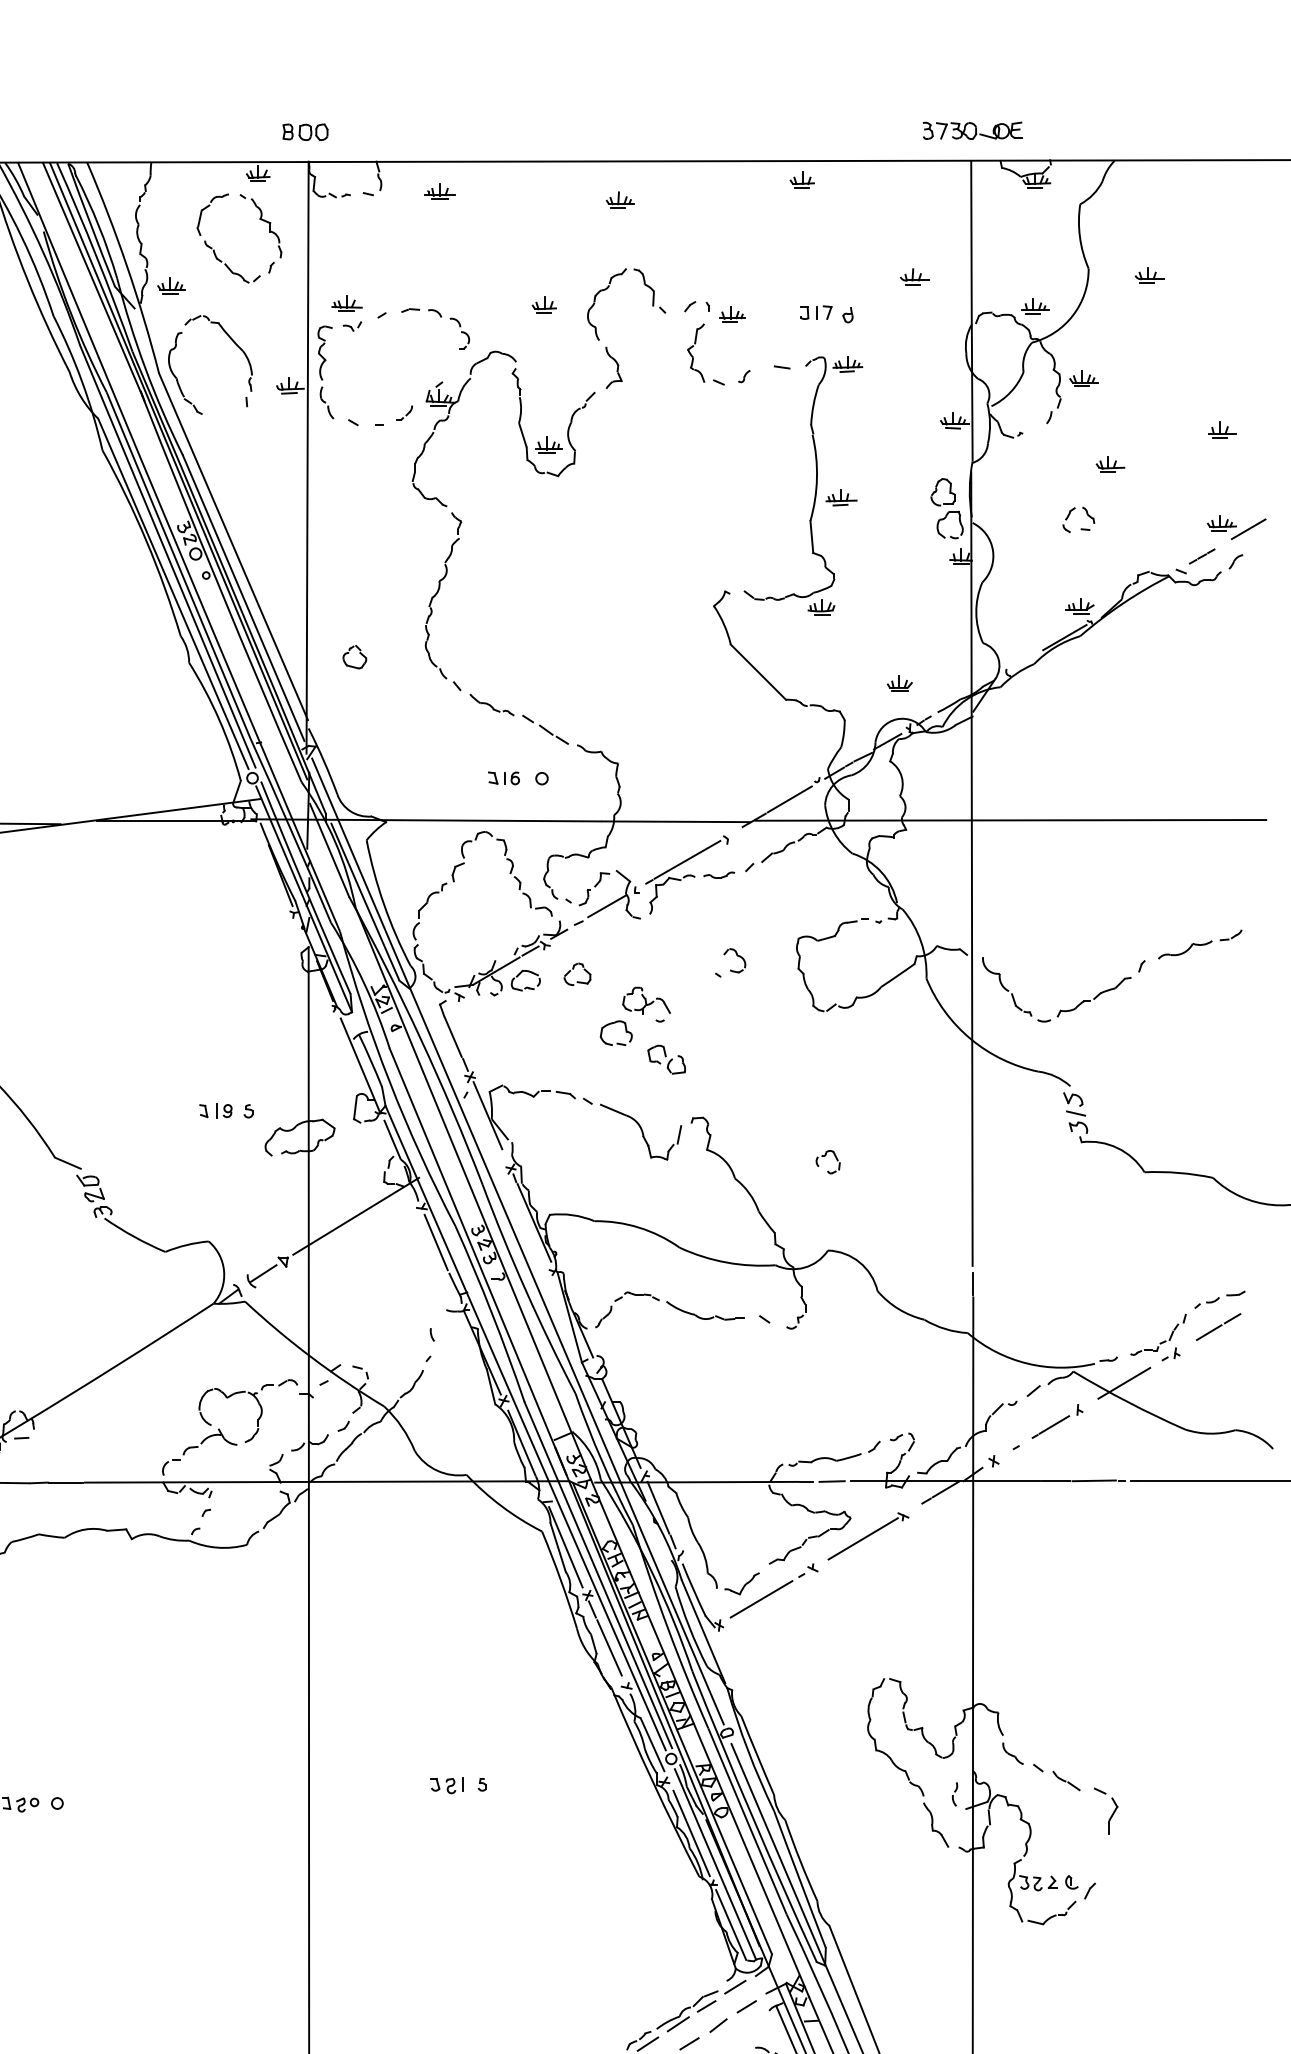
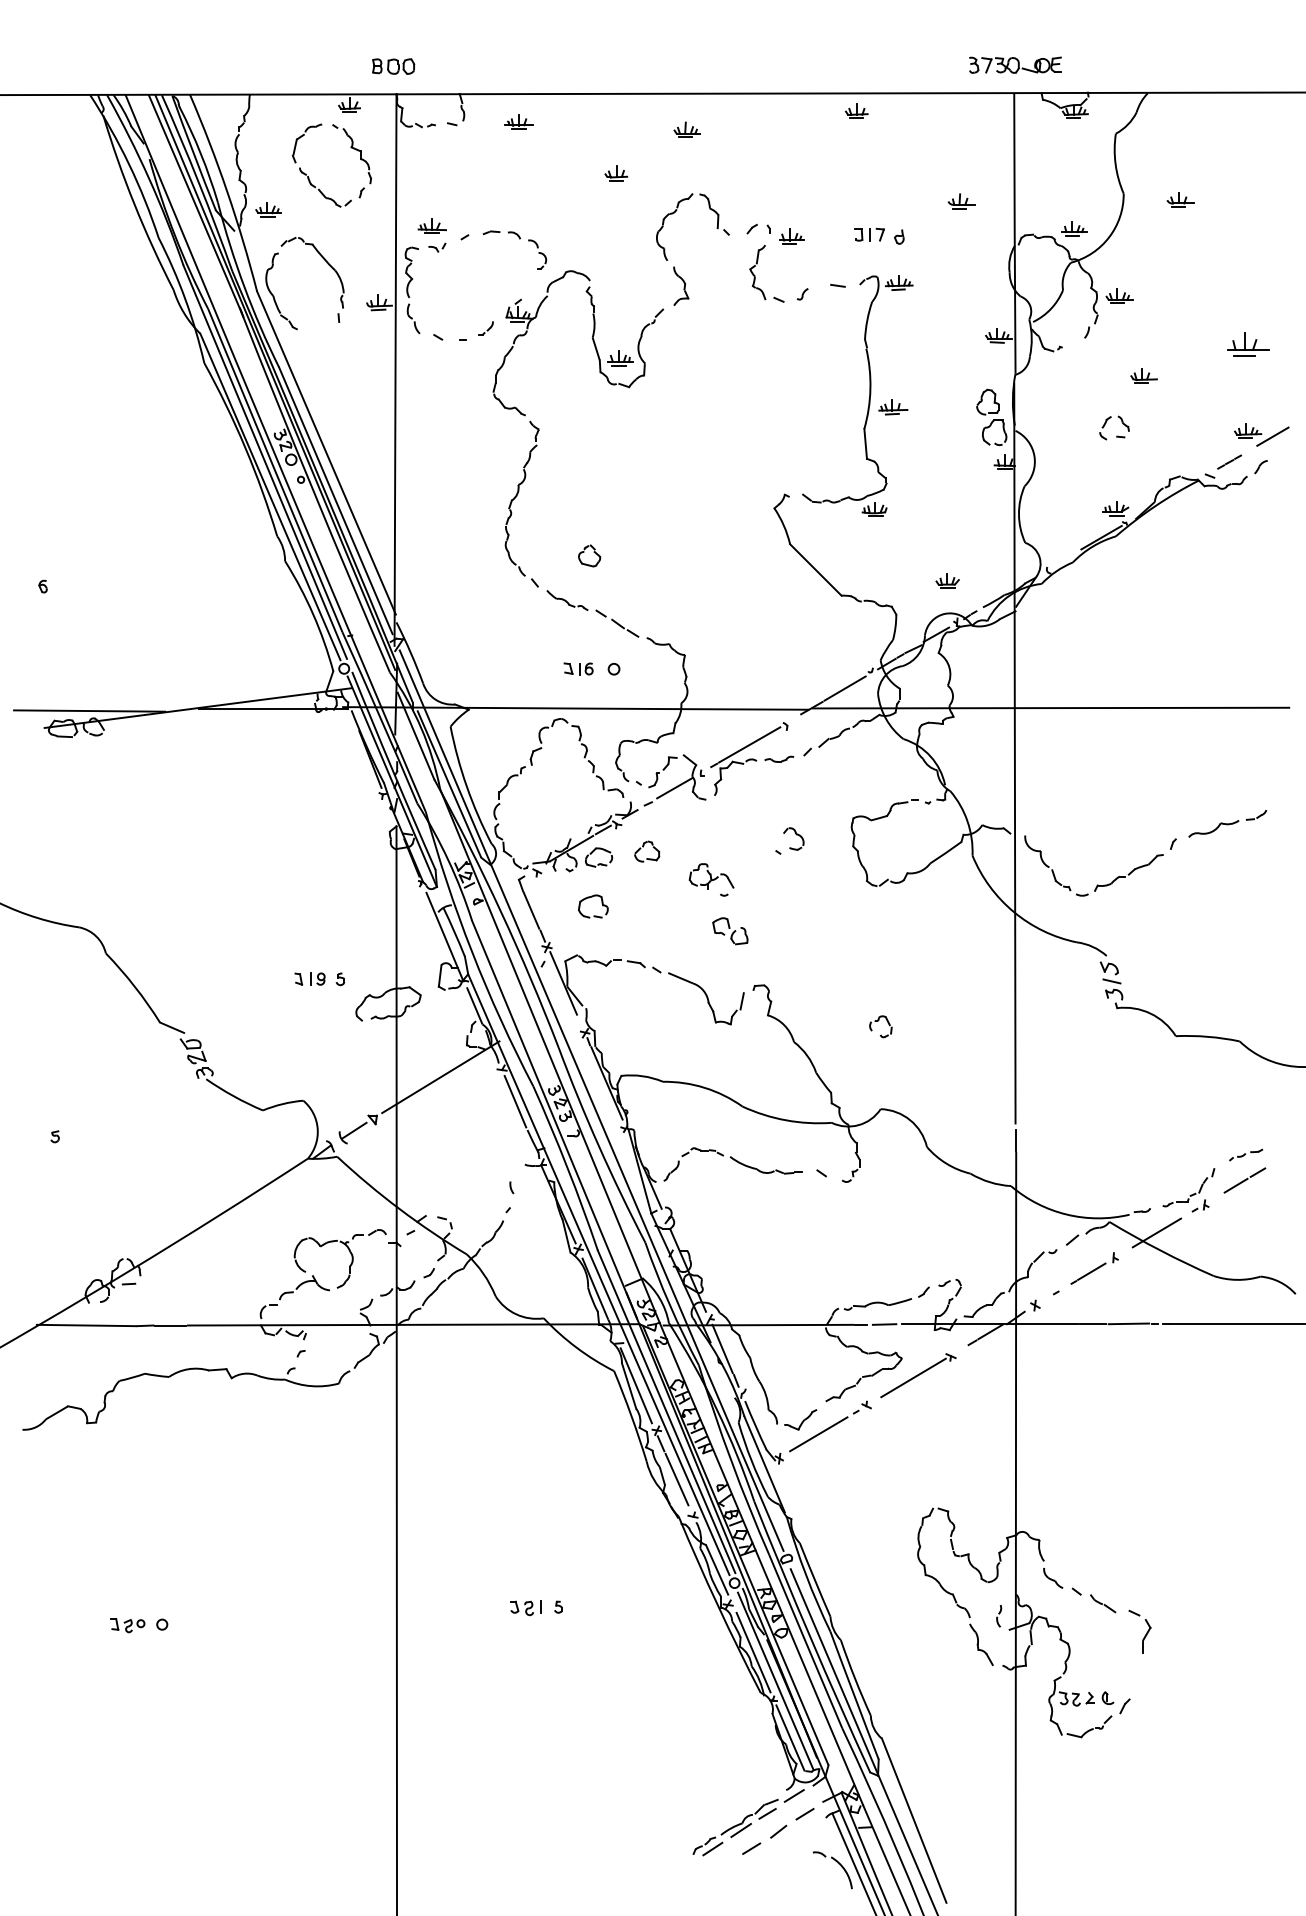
part: (544, 304) -> (616, 173), moved
part: (1222, 429) -> (1248, 343), size x1.6
part: (354, 656) -> (589, 555), moved
part: (625, 1029) -> (601, 903), moved
part: (1219, 1299) -> (1245, 1154), size x0.7

